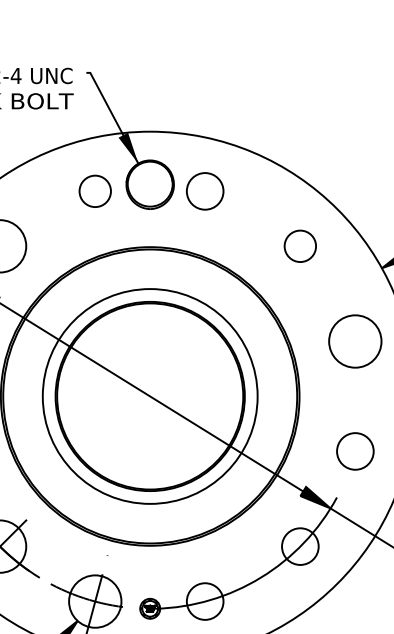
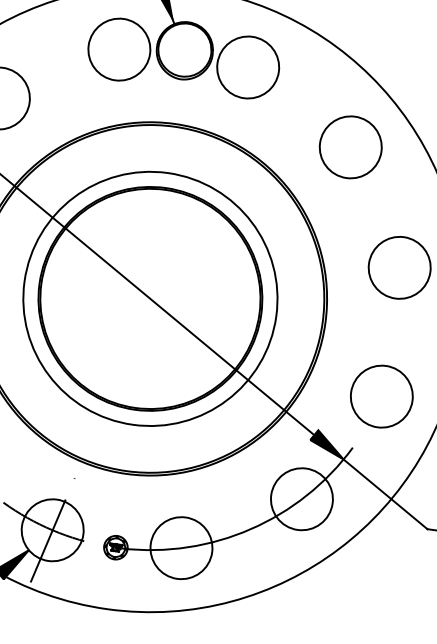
circle: (95, 191) -> (119, 49), size x1.67
circle: (204, 191) -> (247, 67), size x1.43
circle: (300, 246) -> (350, 147), size x1.67
circle: (355, 451) -> (382, 396), size x1.43
circle: (300, 546) -> (302, 499), size x1.43
circle: (204, 601) -> (180, 547), size x1.43

